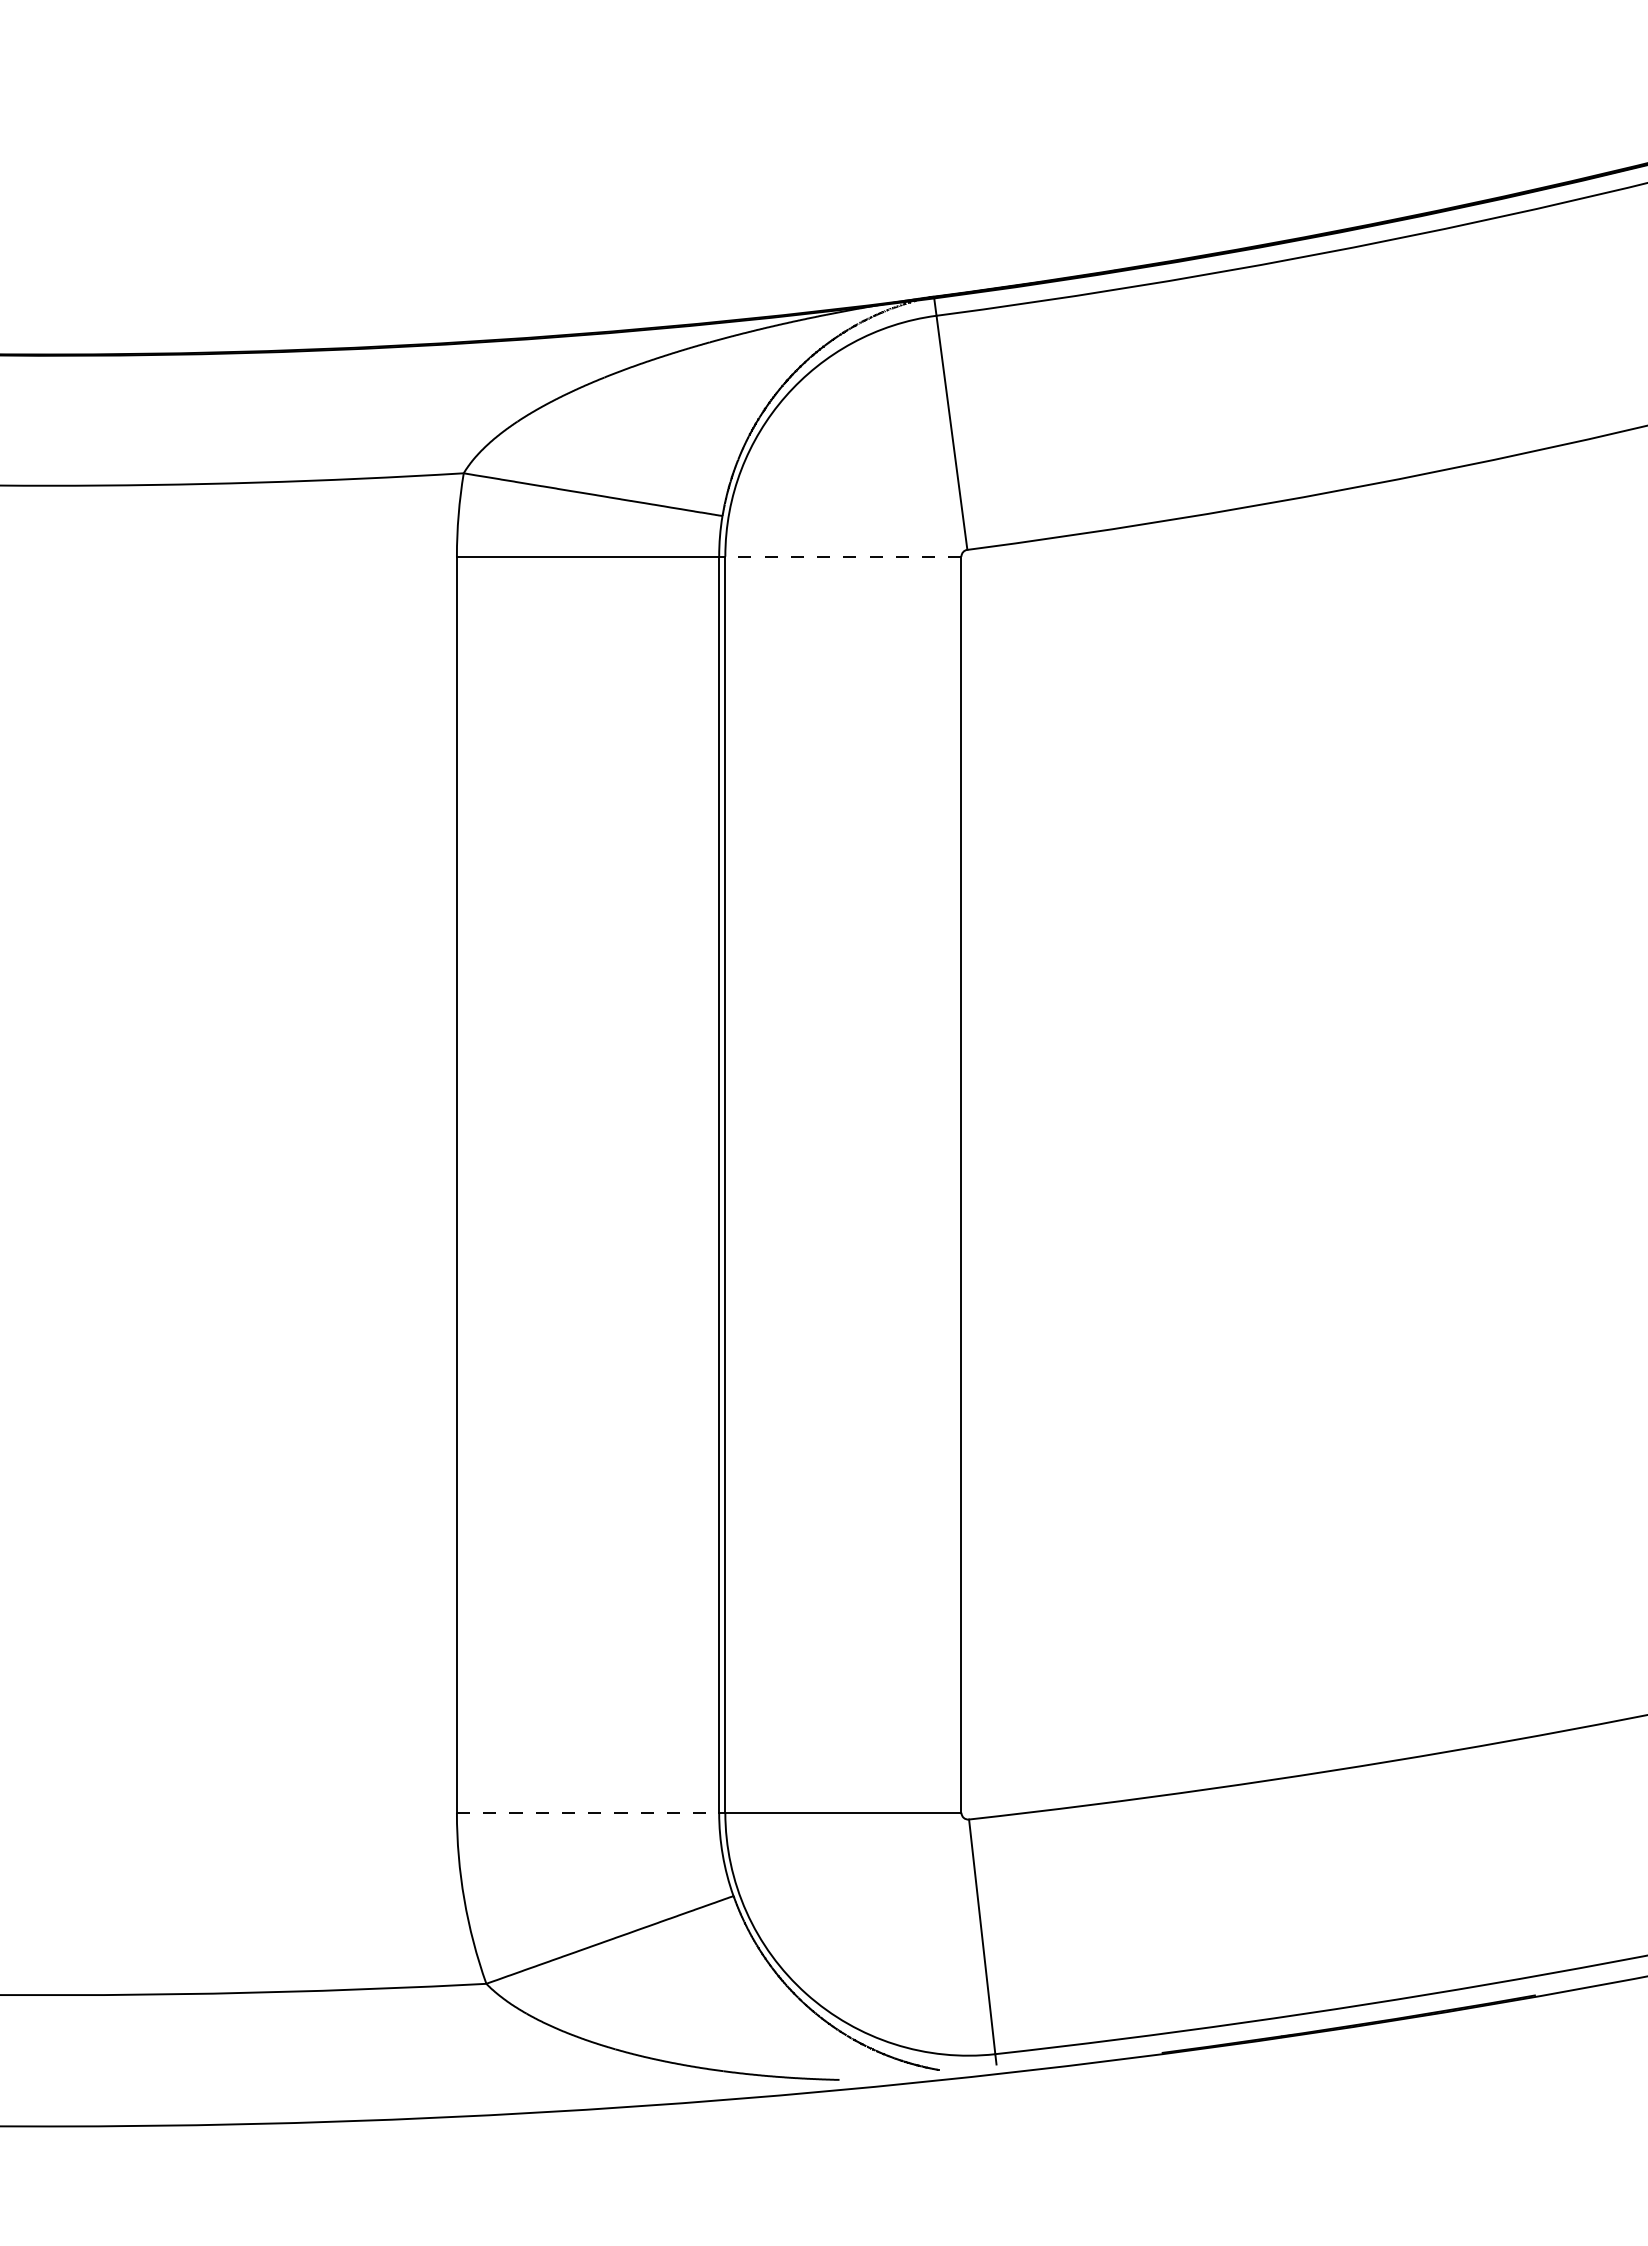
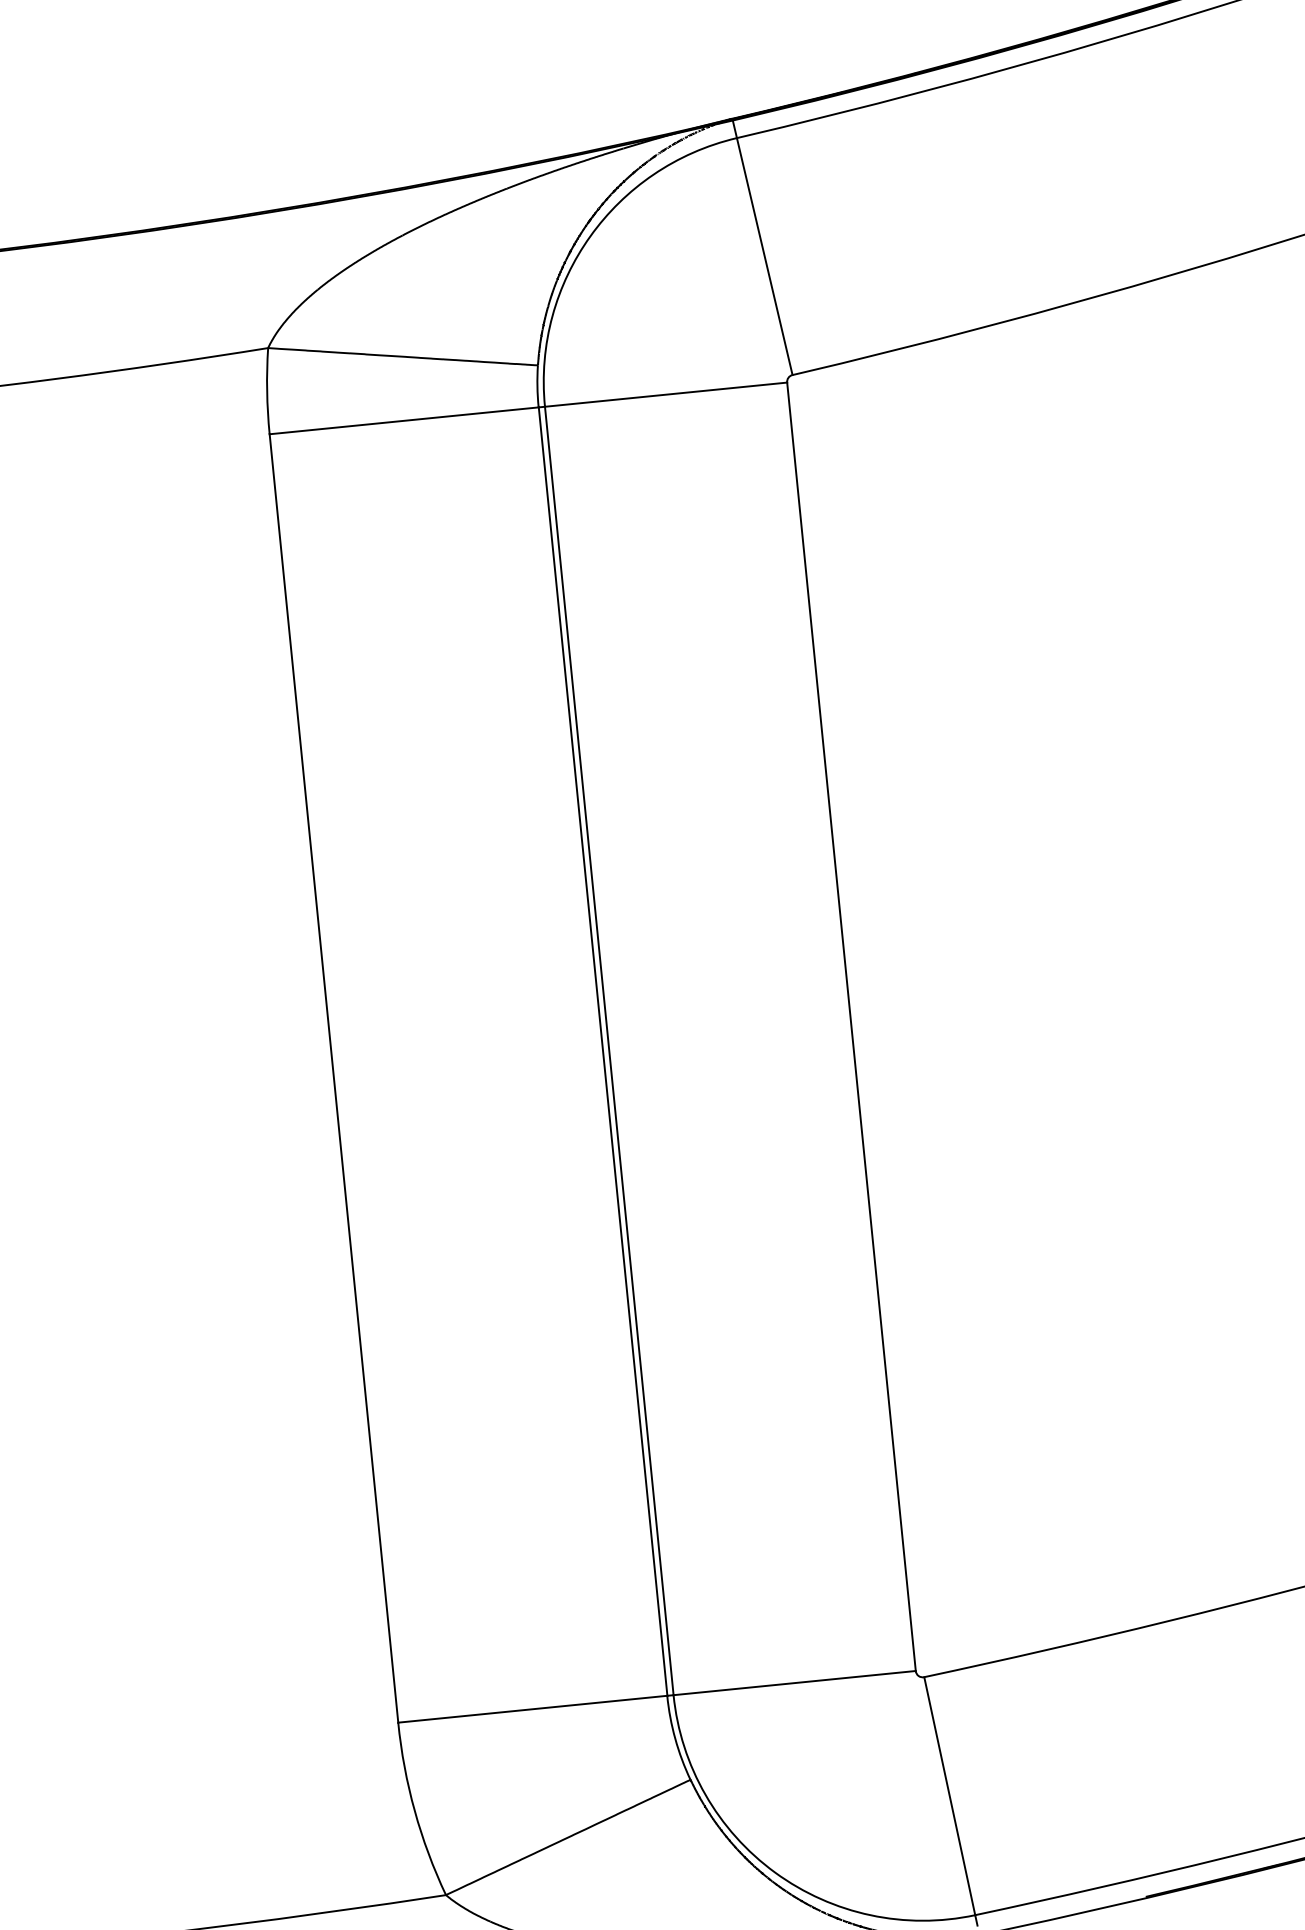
line: (842, 556) -> (665, 394), dashed -> solid
line: (588, 1812) -> (533, 1708), dashed -> solid

